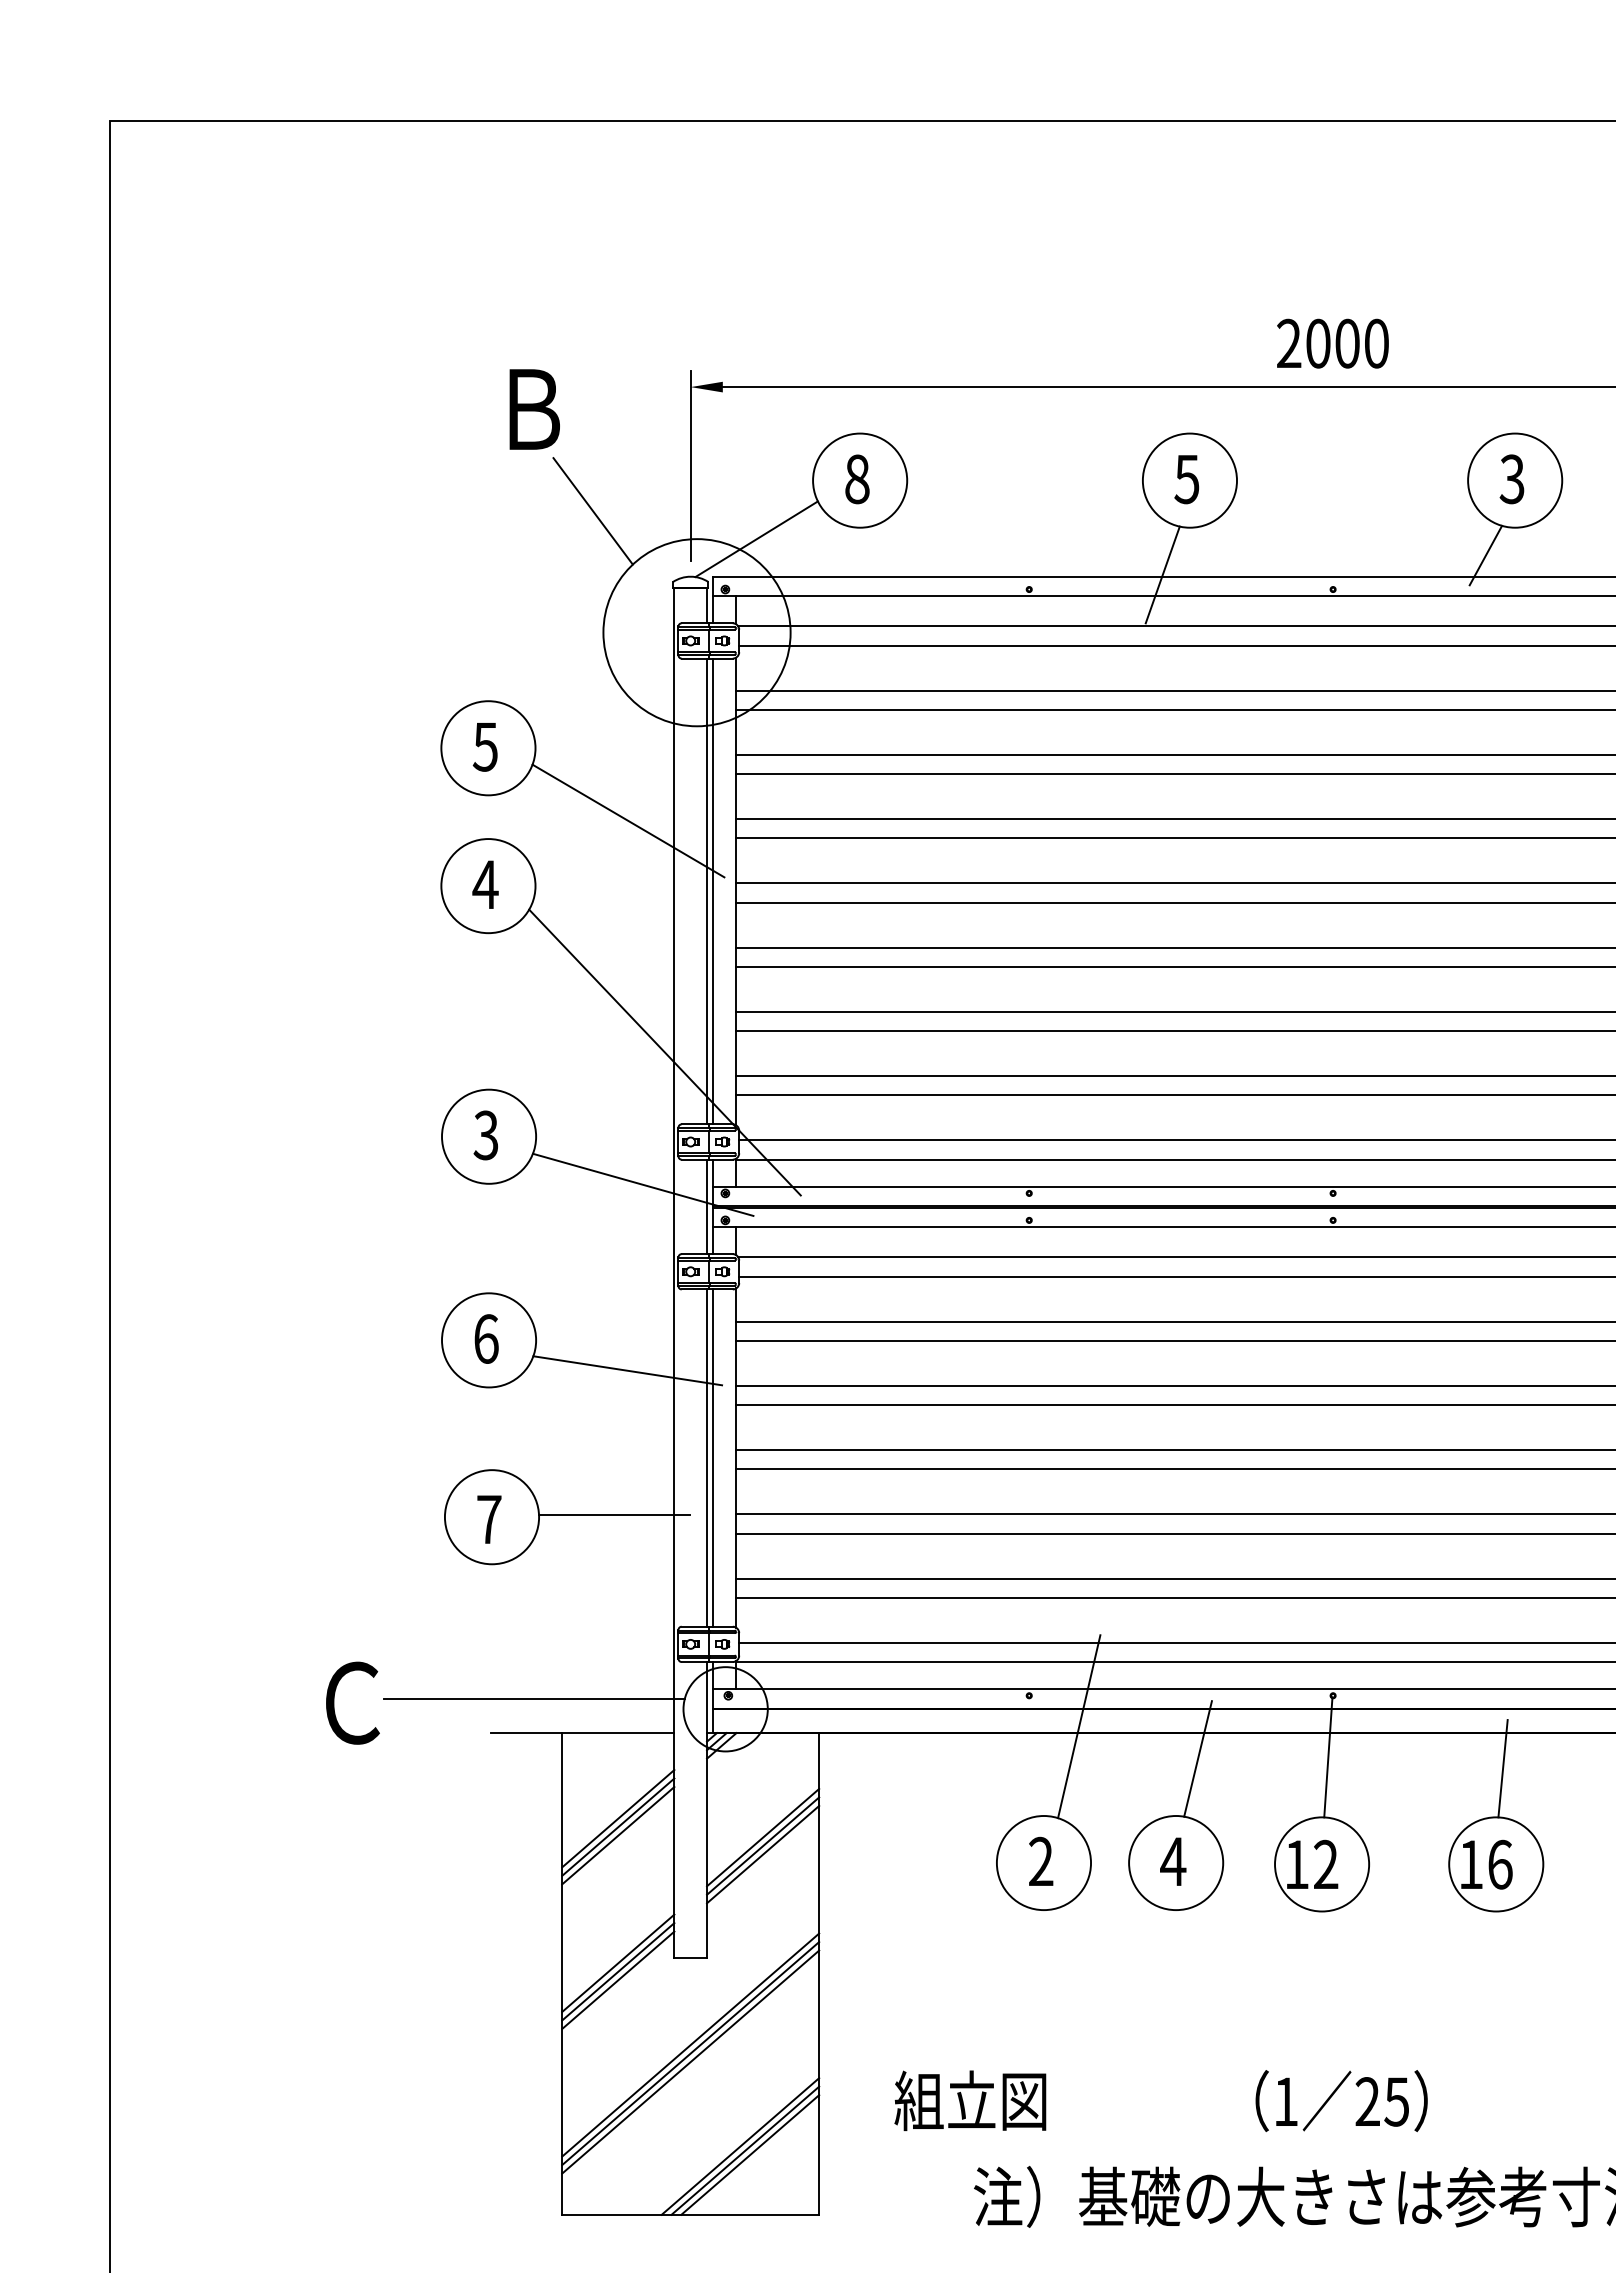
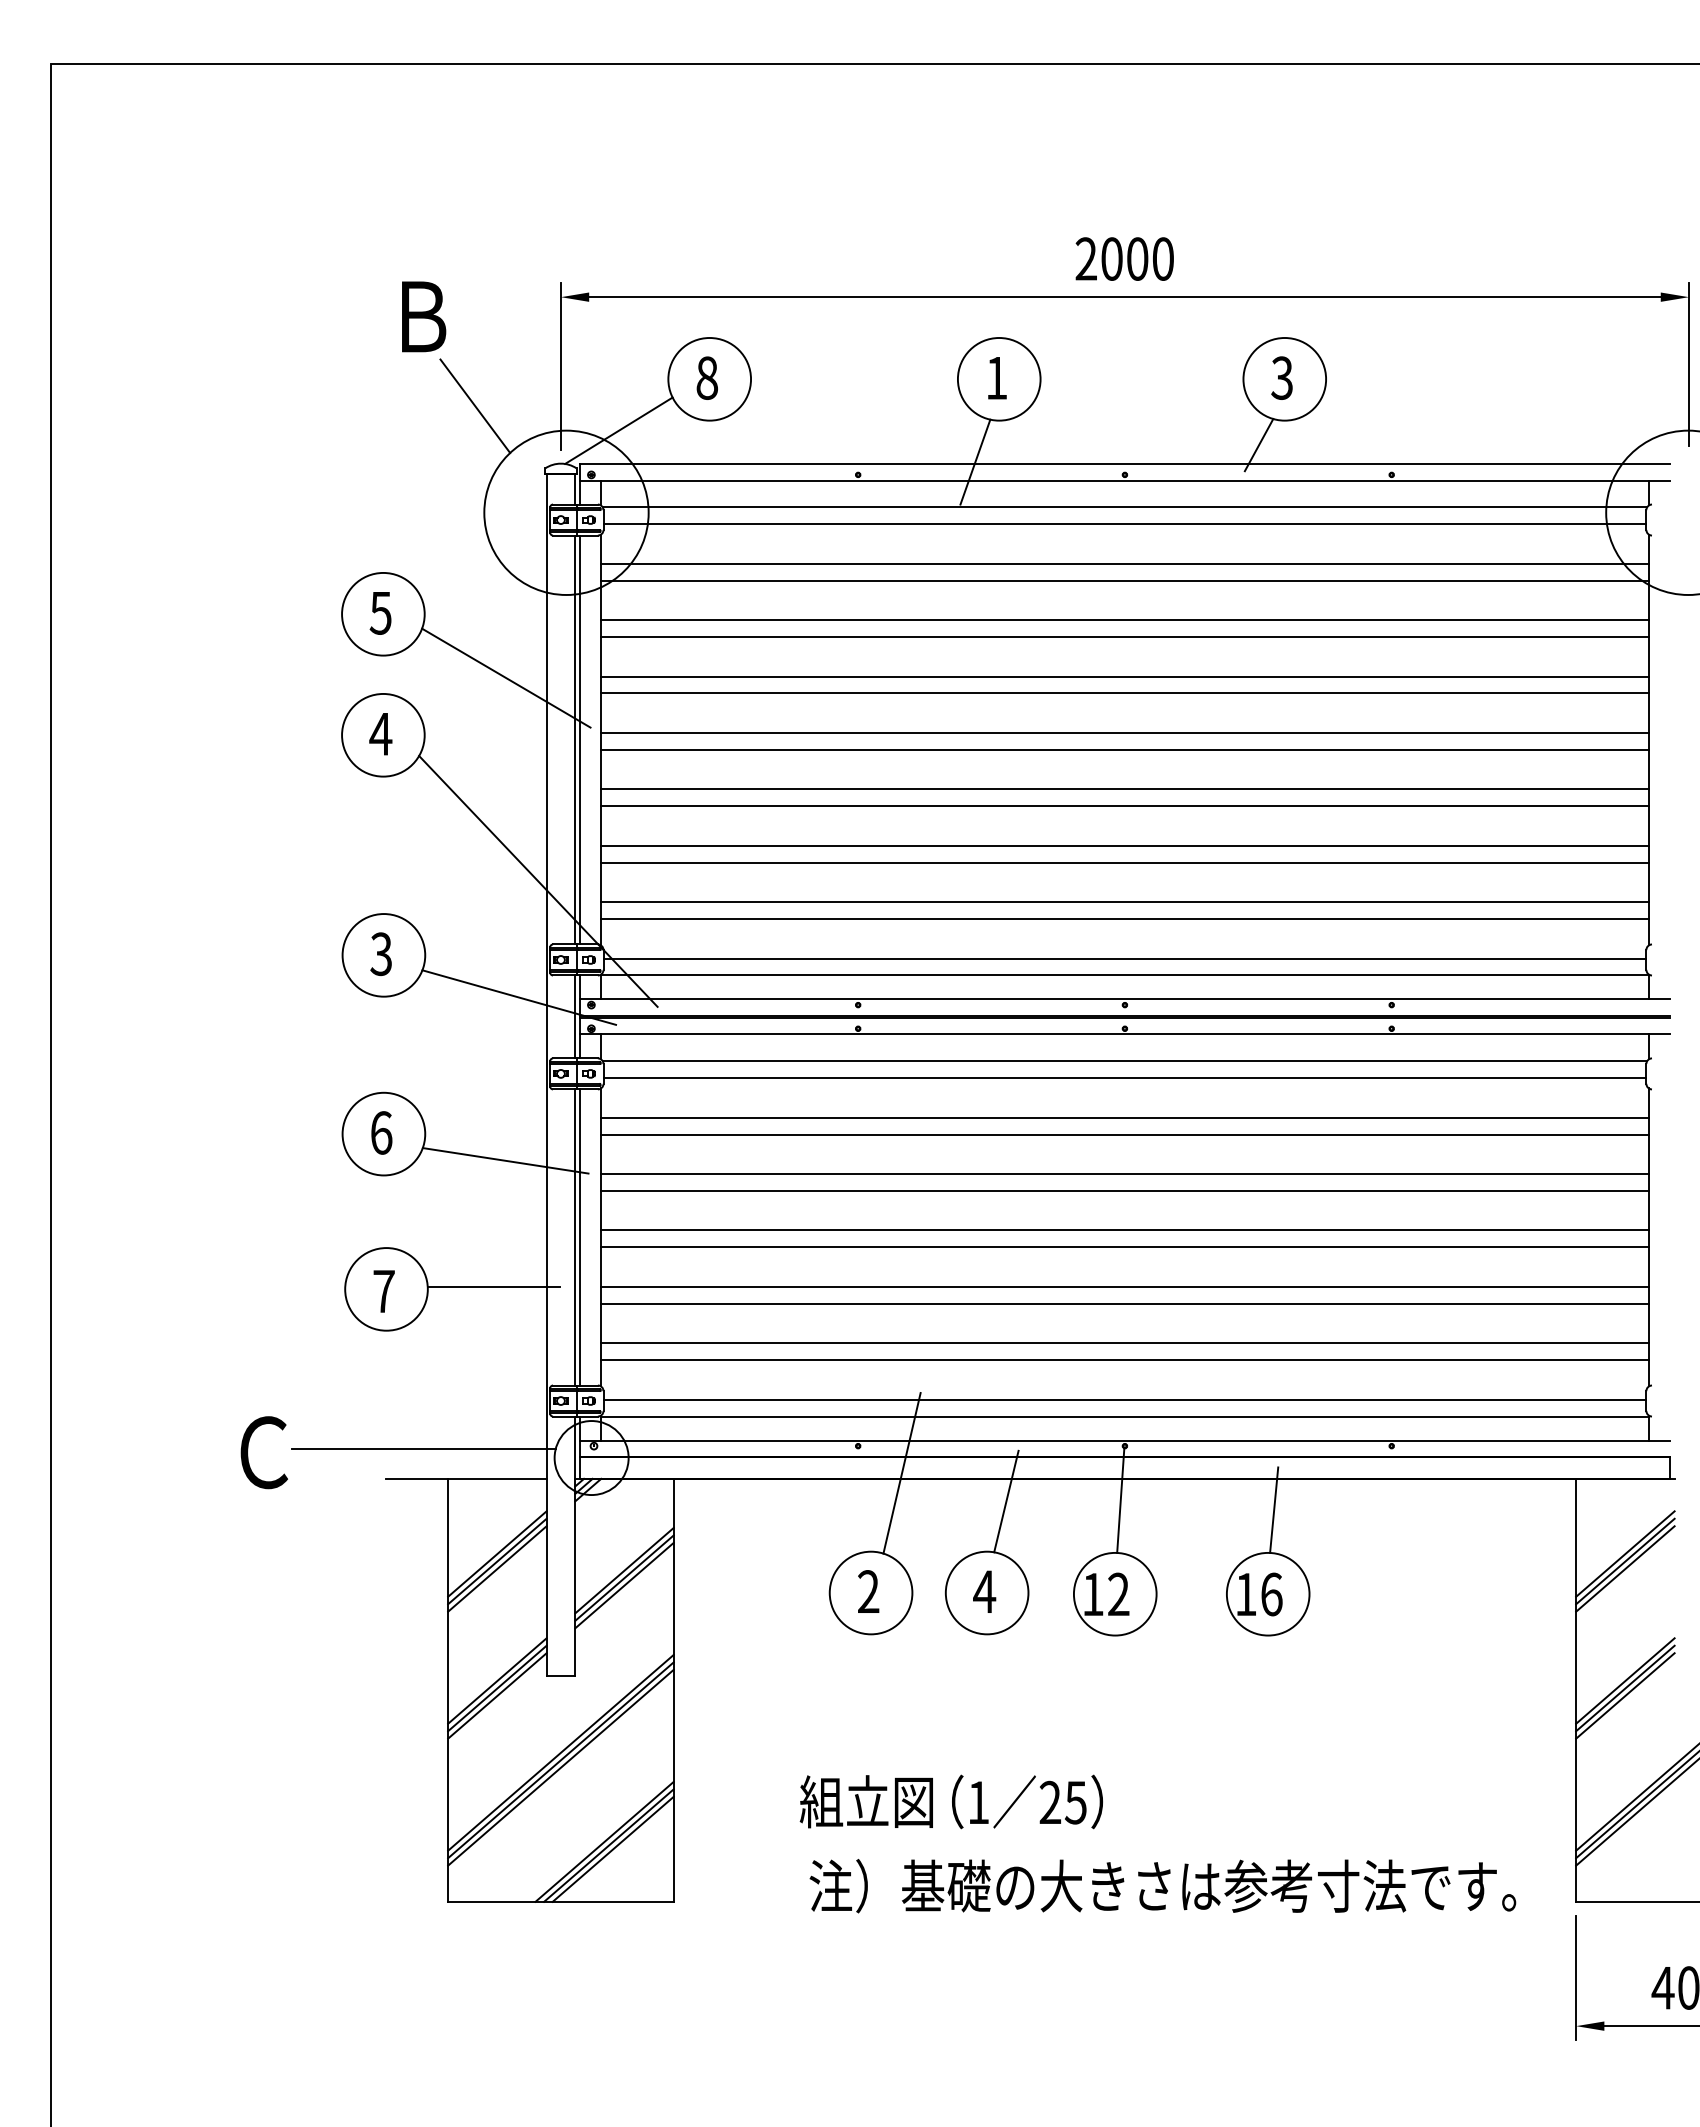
text: (1186, 479) -> (996, 378), 5 -> 1
text: (969, 2100) -> (865, 1801), moved
text: (1341, 2100) -> (1027, 1801), moved

